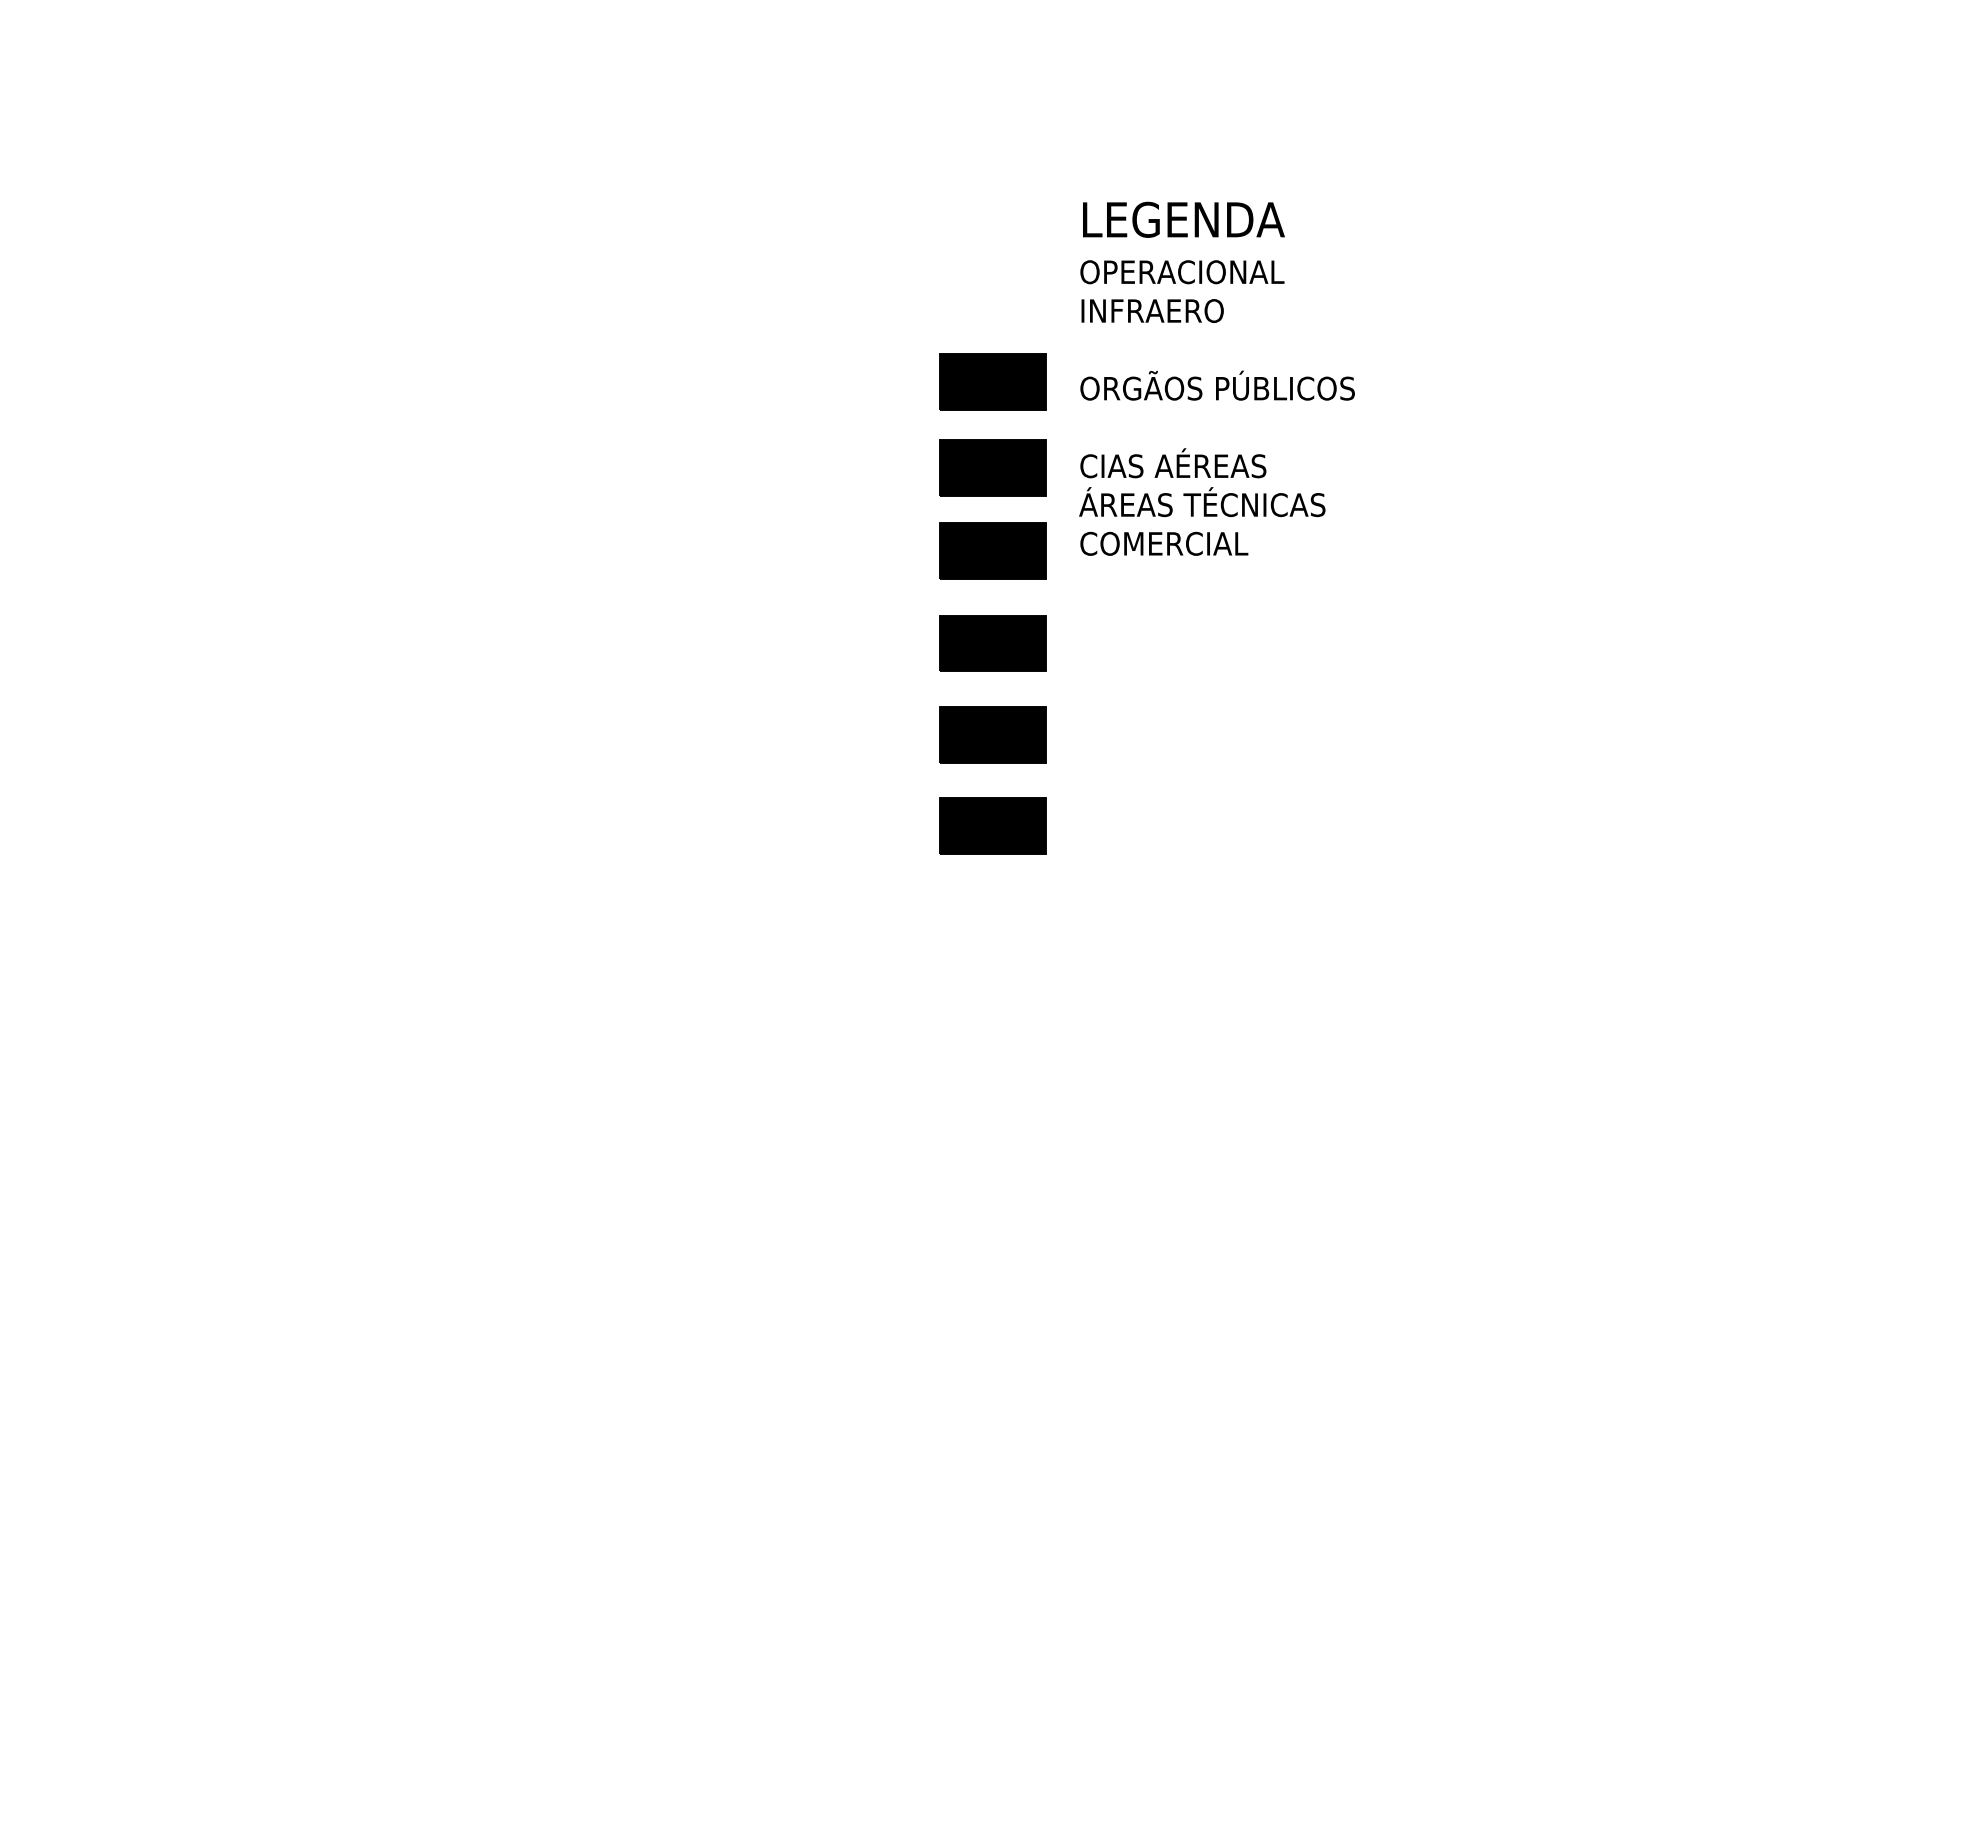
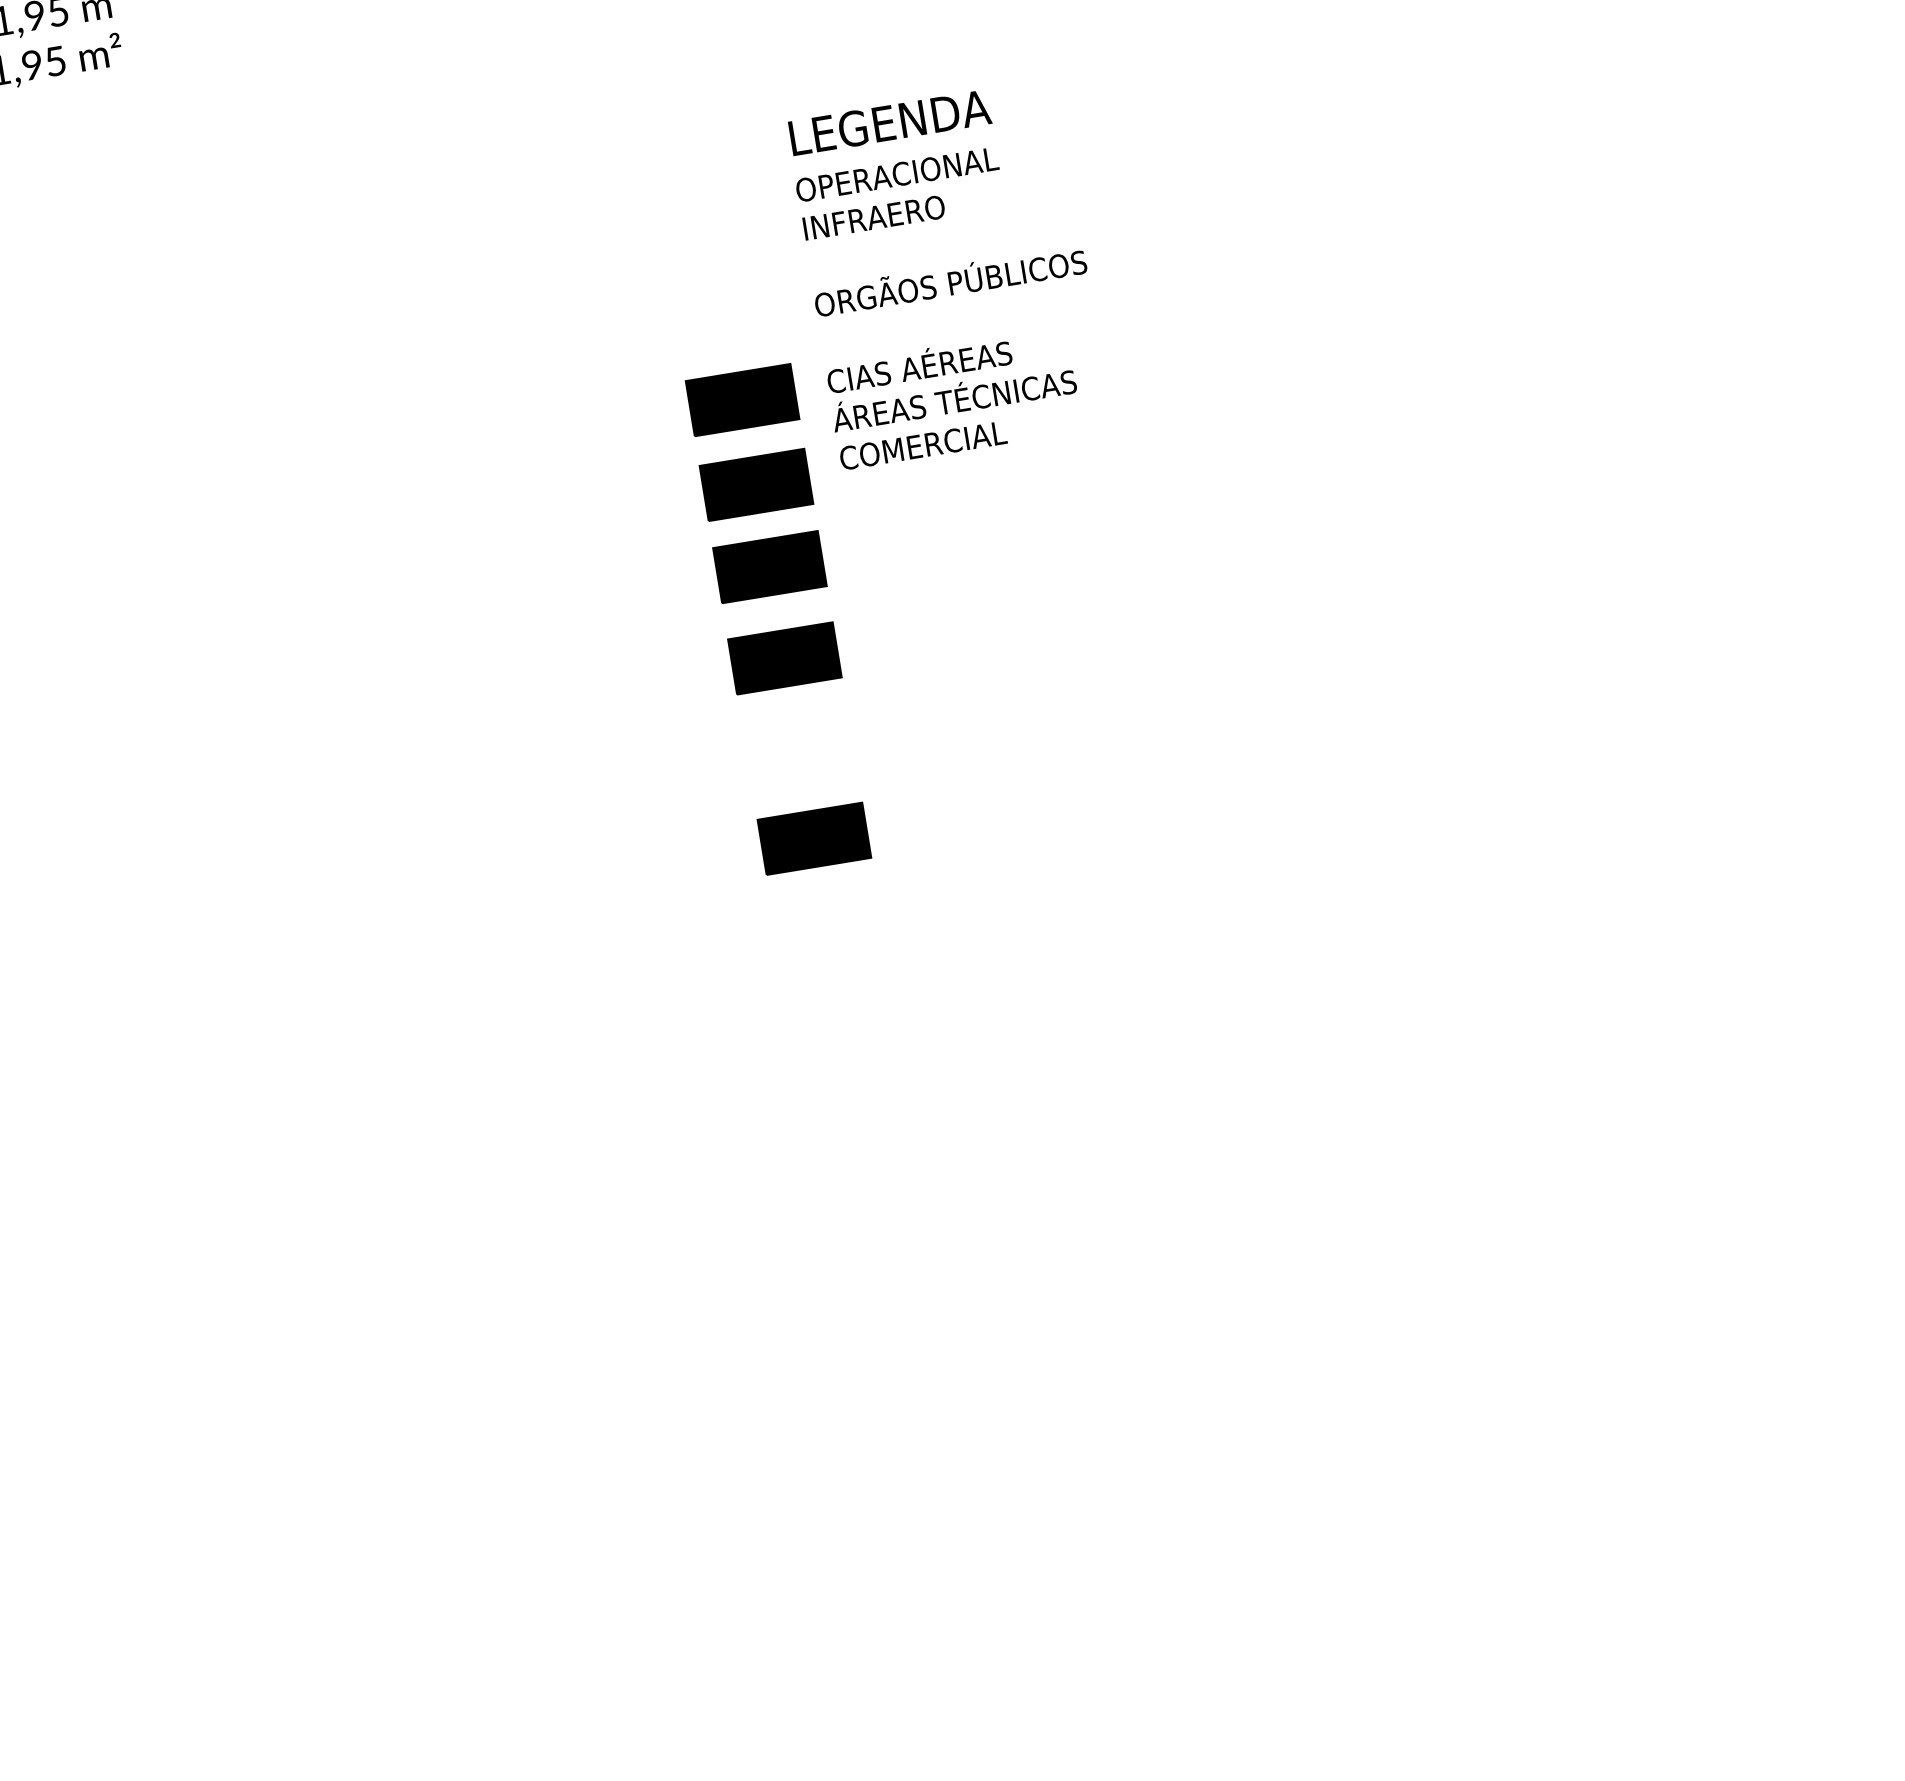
text: (1216, 378) -> (948, 274), moved
part: (992, 734) -> (798, 748), removed

